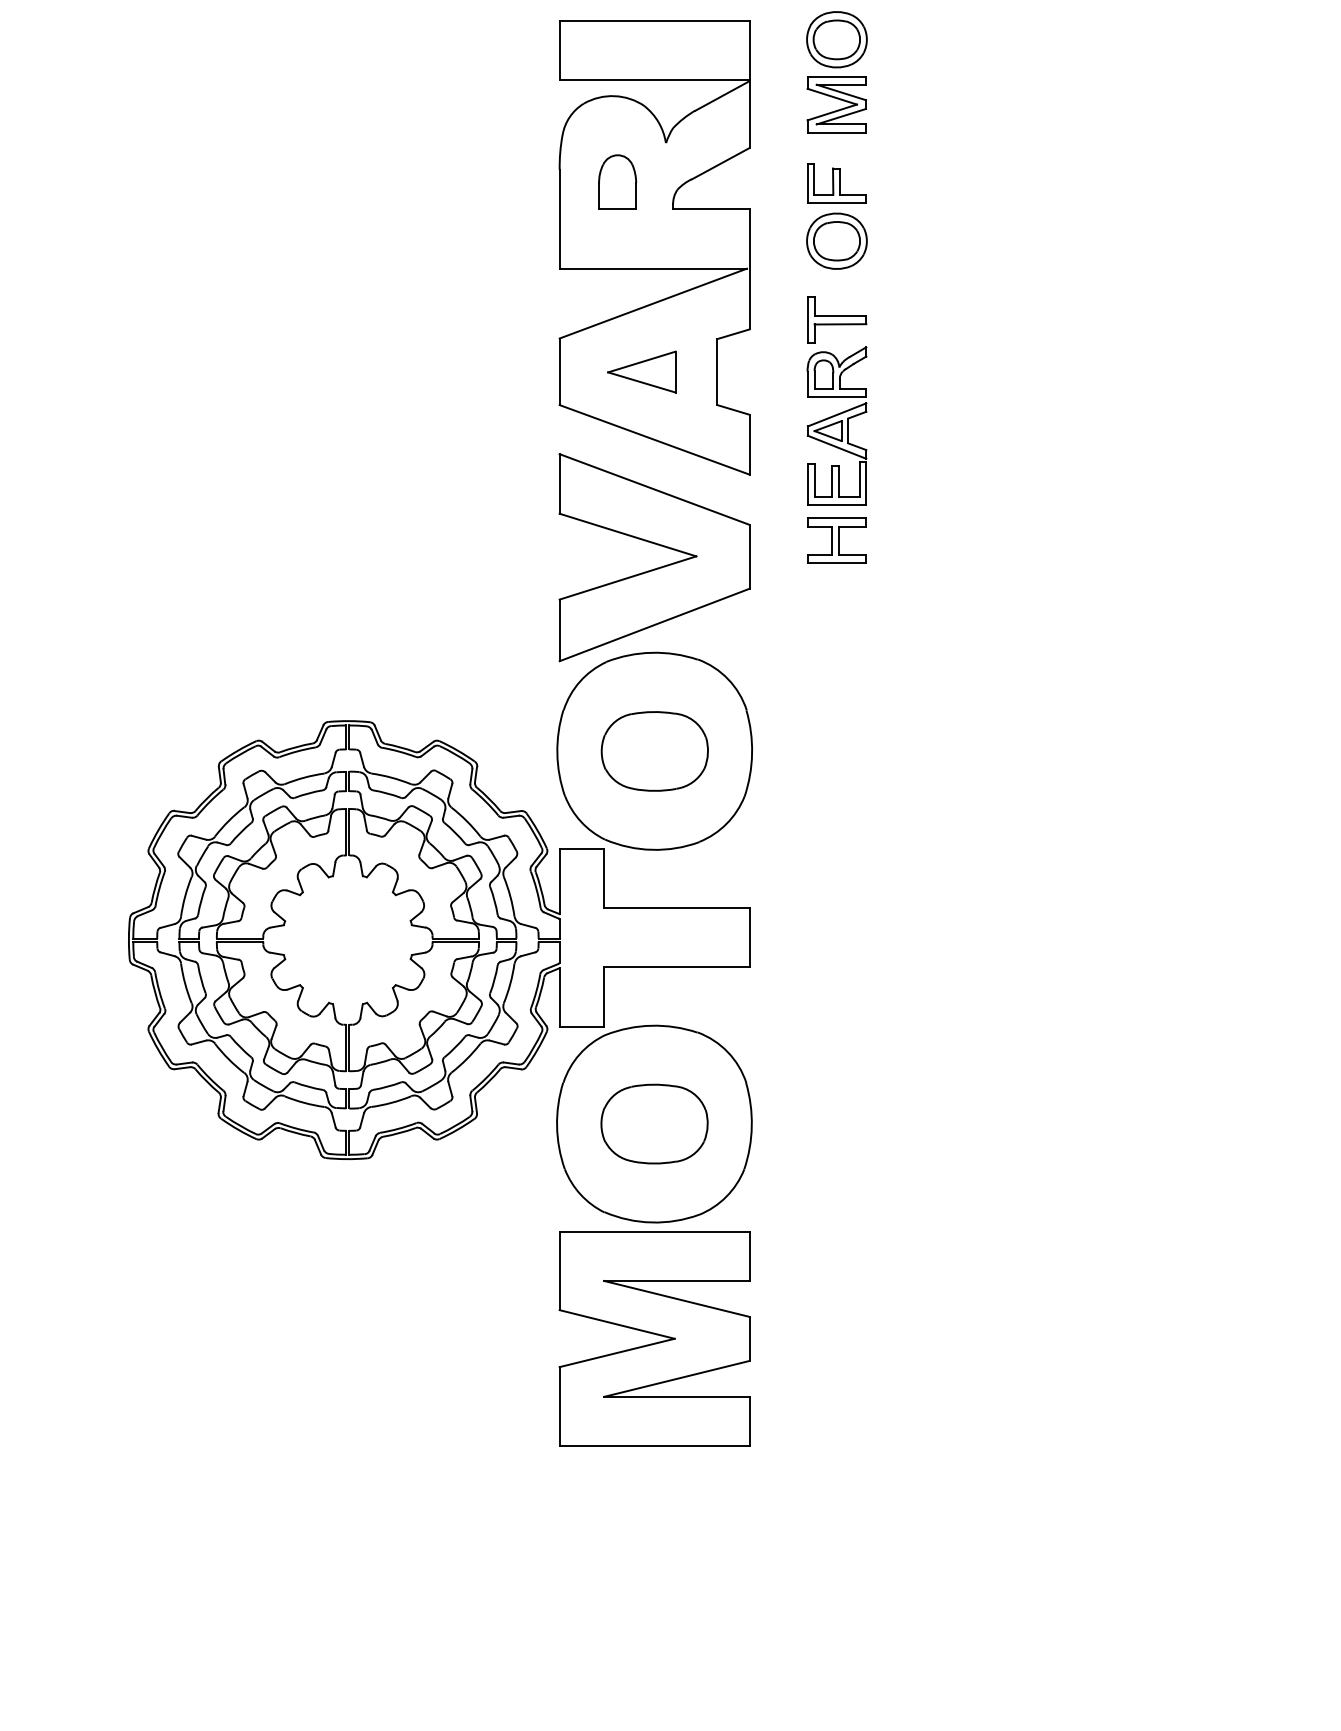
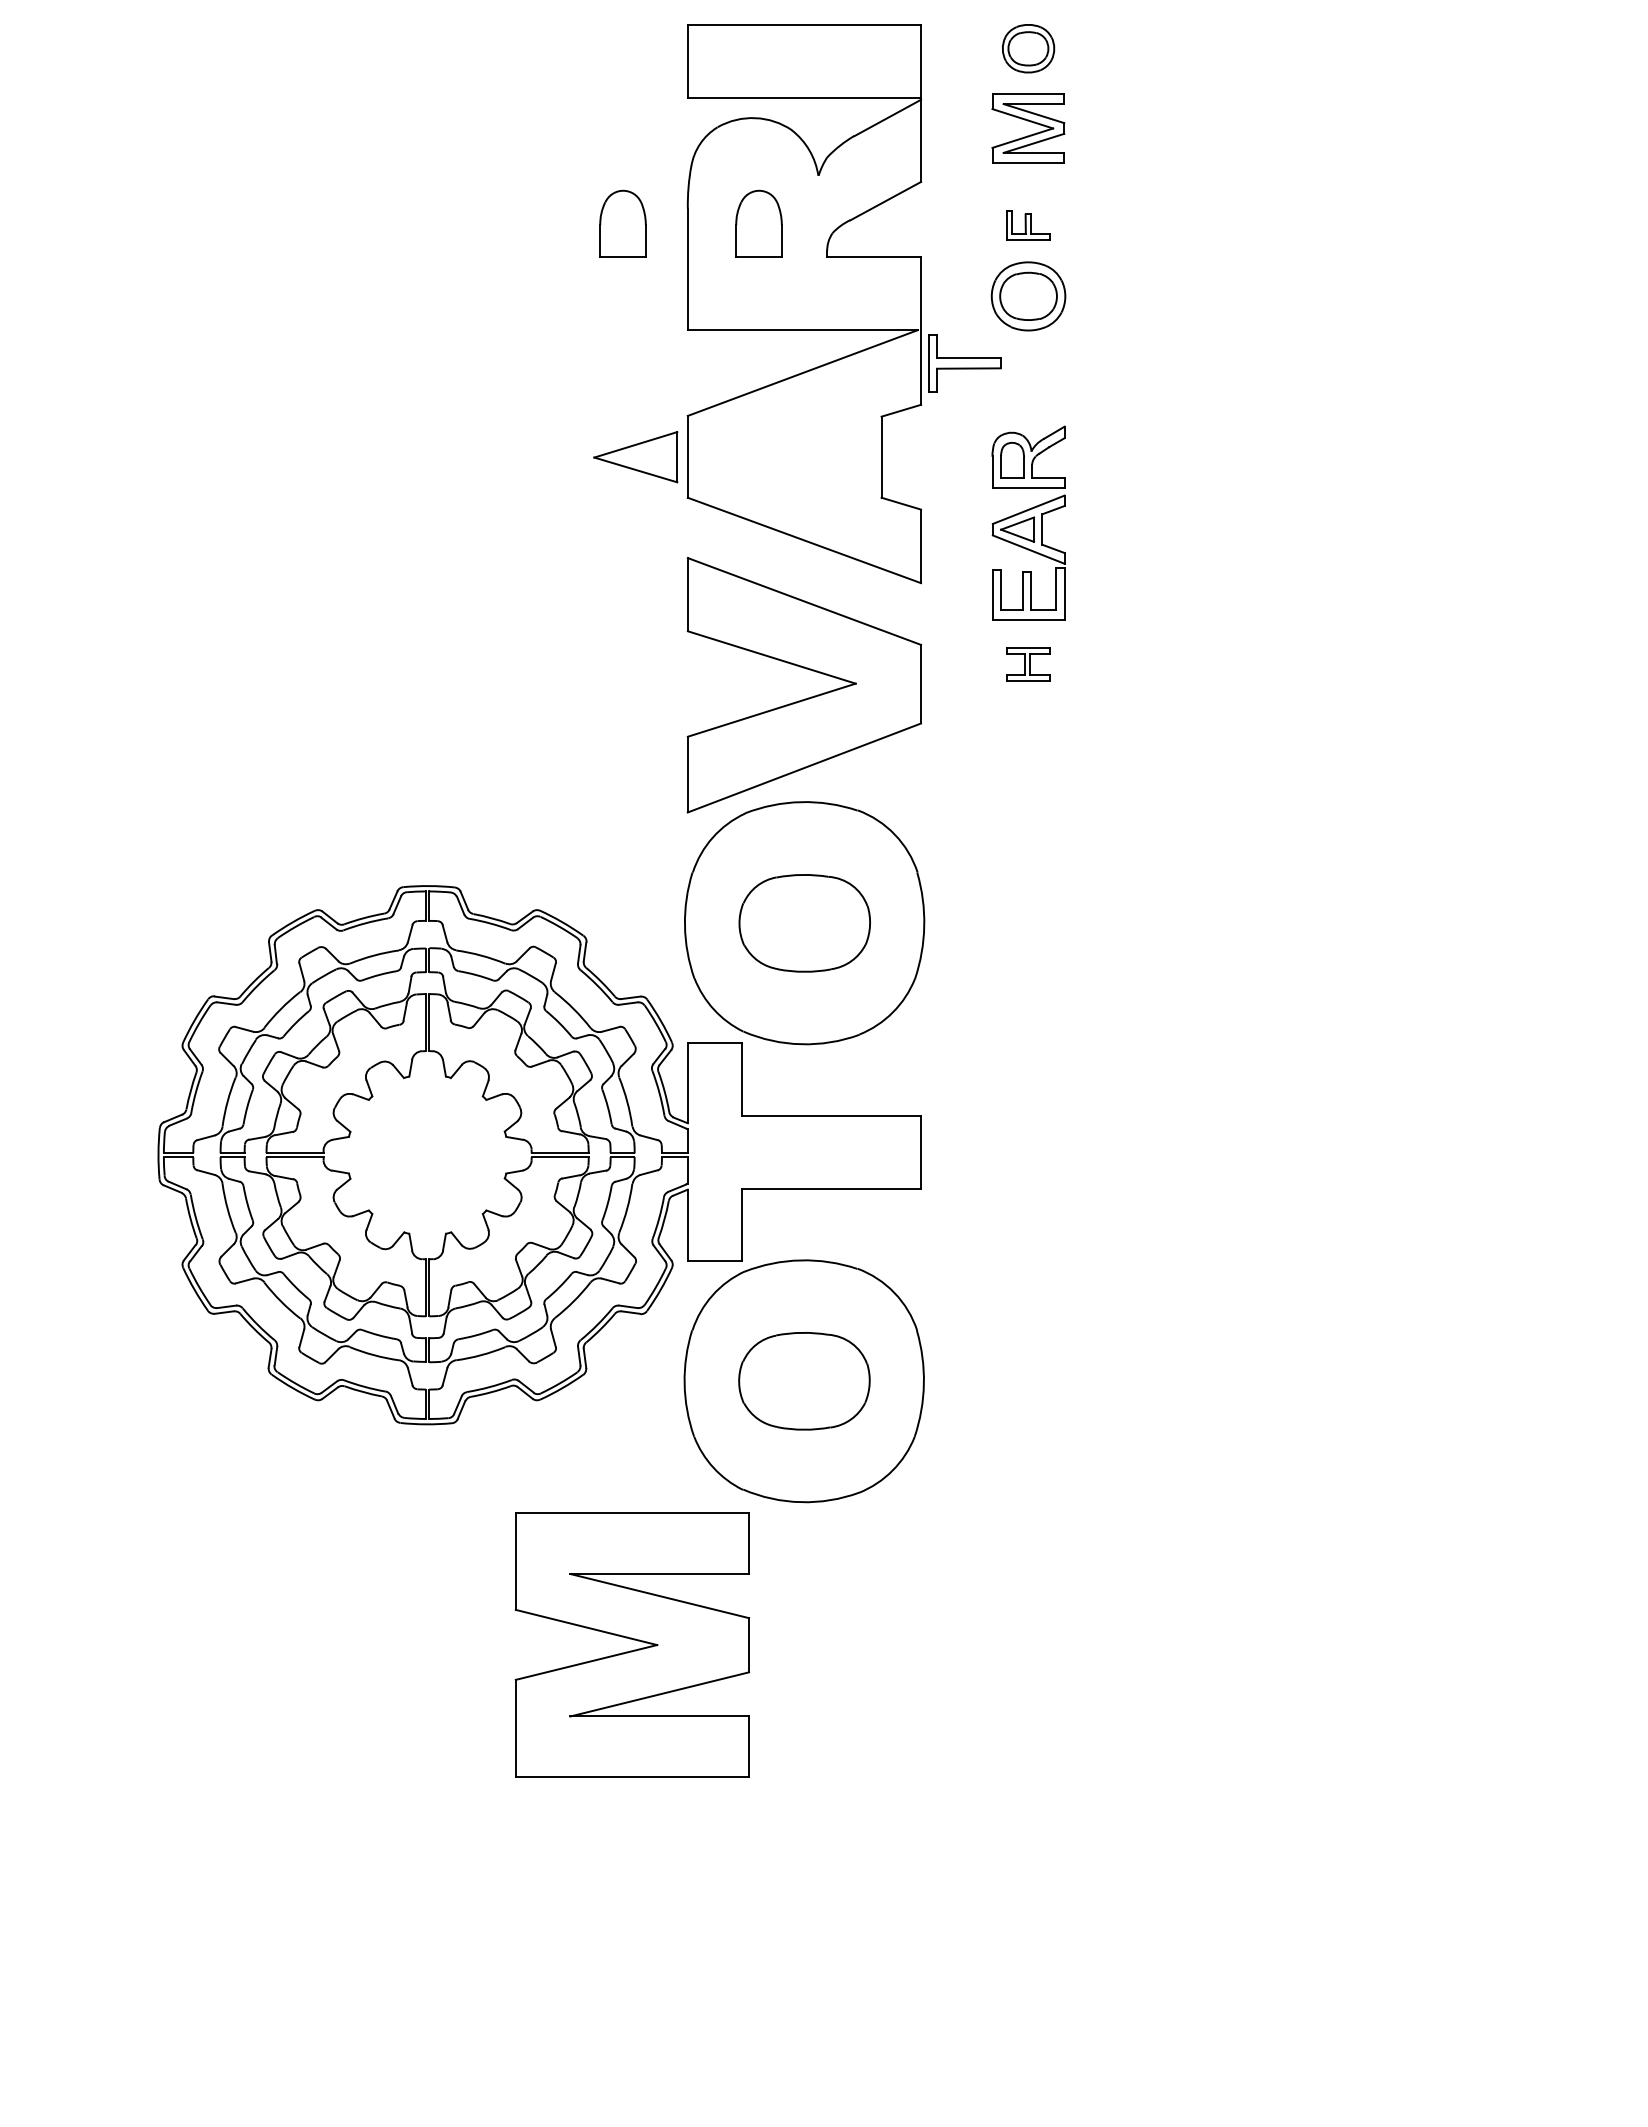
part: (836, 39) -> (1028, 48), size x0.7
part: (506, 181) -> (622, 223), added
part: (836, 183) -> (1028, 225), size x0.6
part: (836, 320) -> (964, 363), moved
part: (641, 372) -> (635, 457), moved
part: (836, 540) -> (1028, 664), size x0.6
part: (653, 1338) -> (631, 1644), moved

